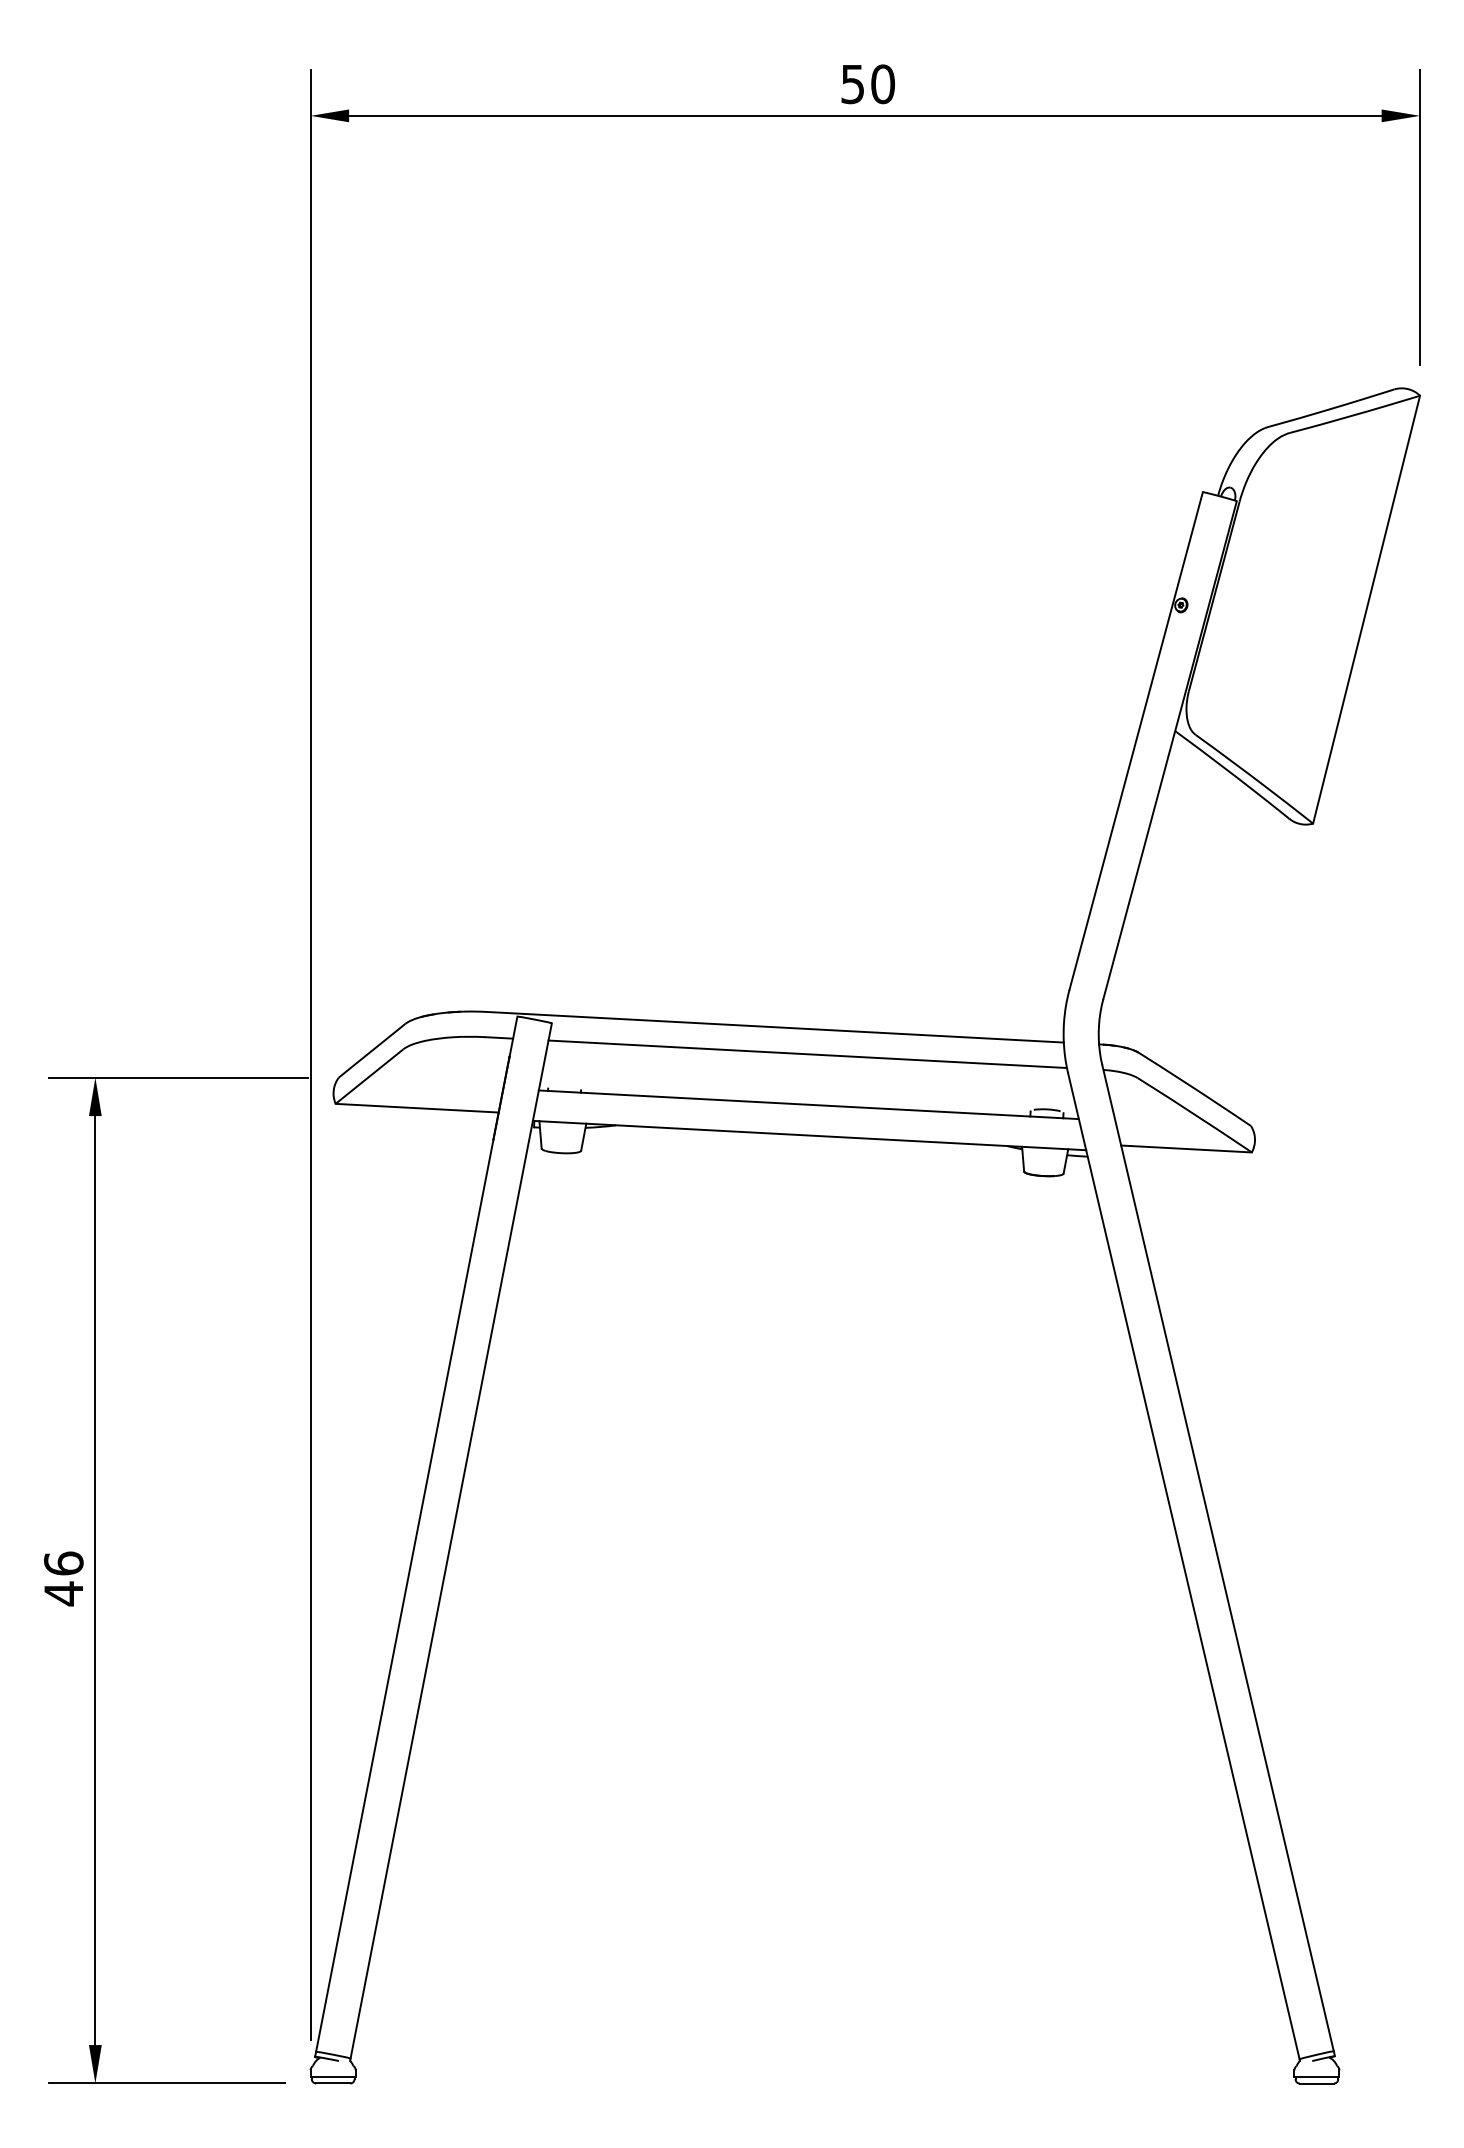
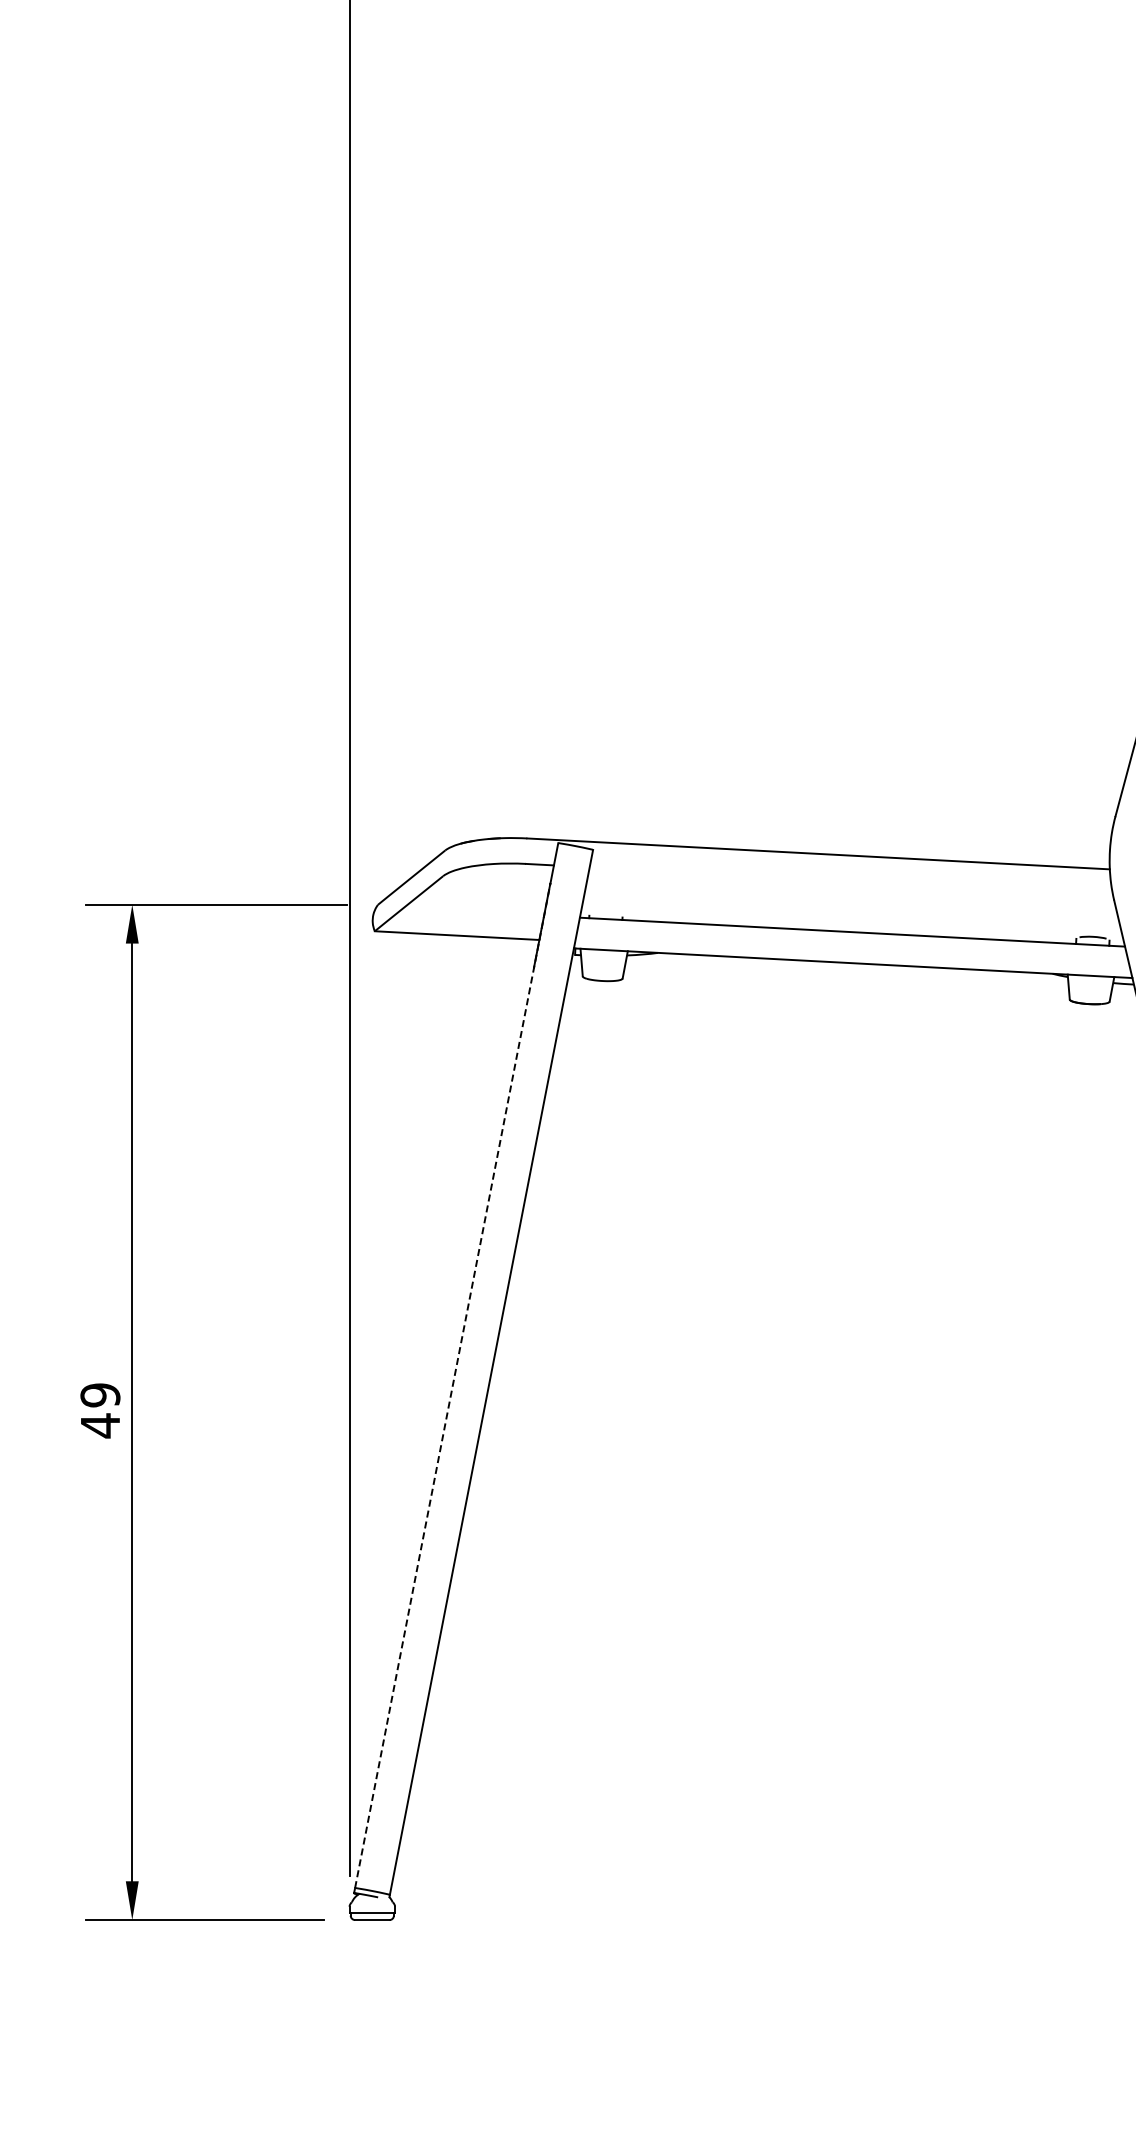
line: (807, 1054) -> (851, 881), removed
line: (412, 1554) -> (452, 1386), solid -> dashed
text: (63, 1563) -> (100, 1395), 46 -> 49

